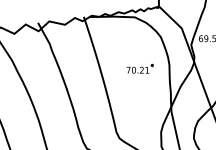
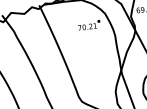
part: (139, 68) -> (88, 25), moved

